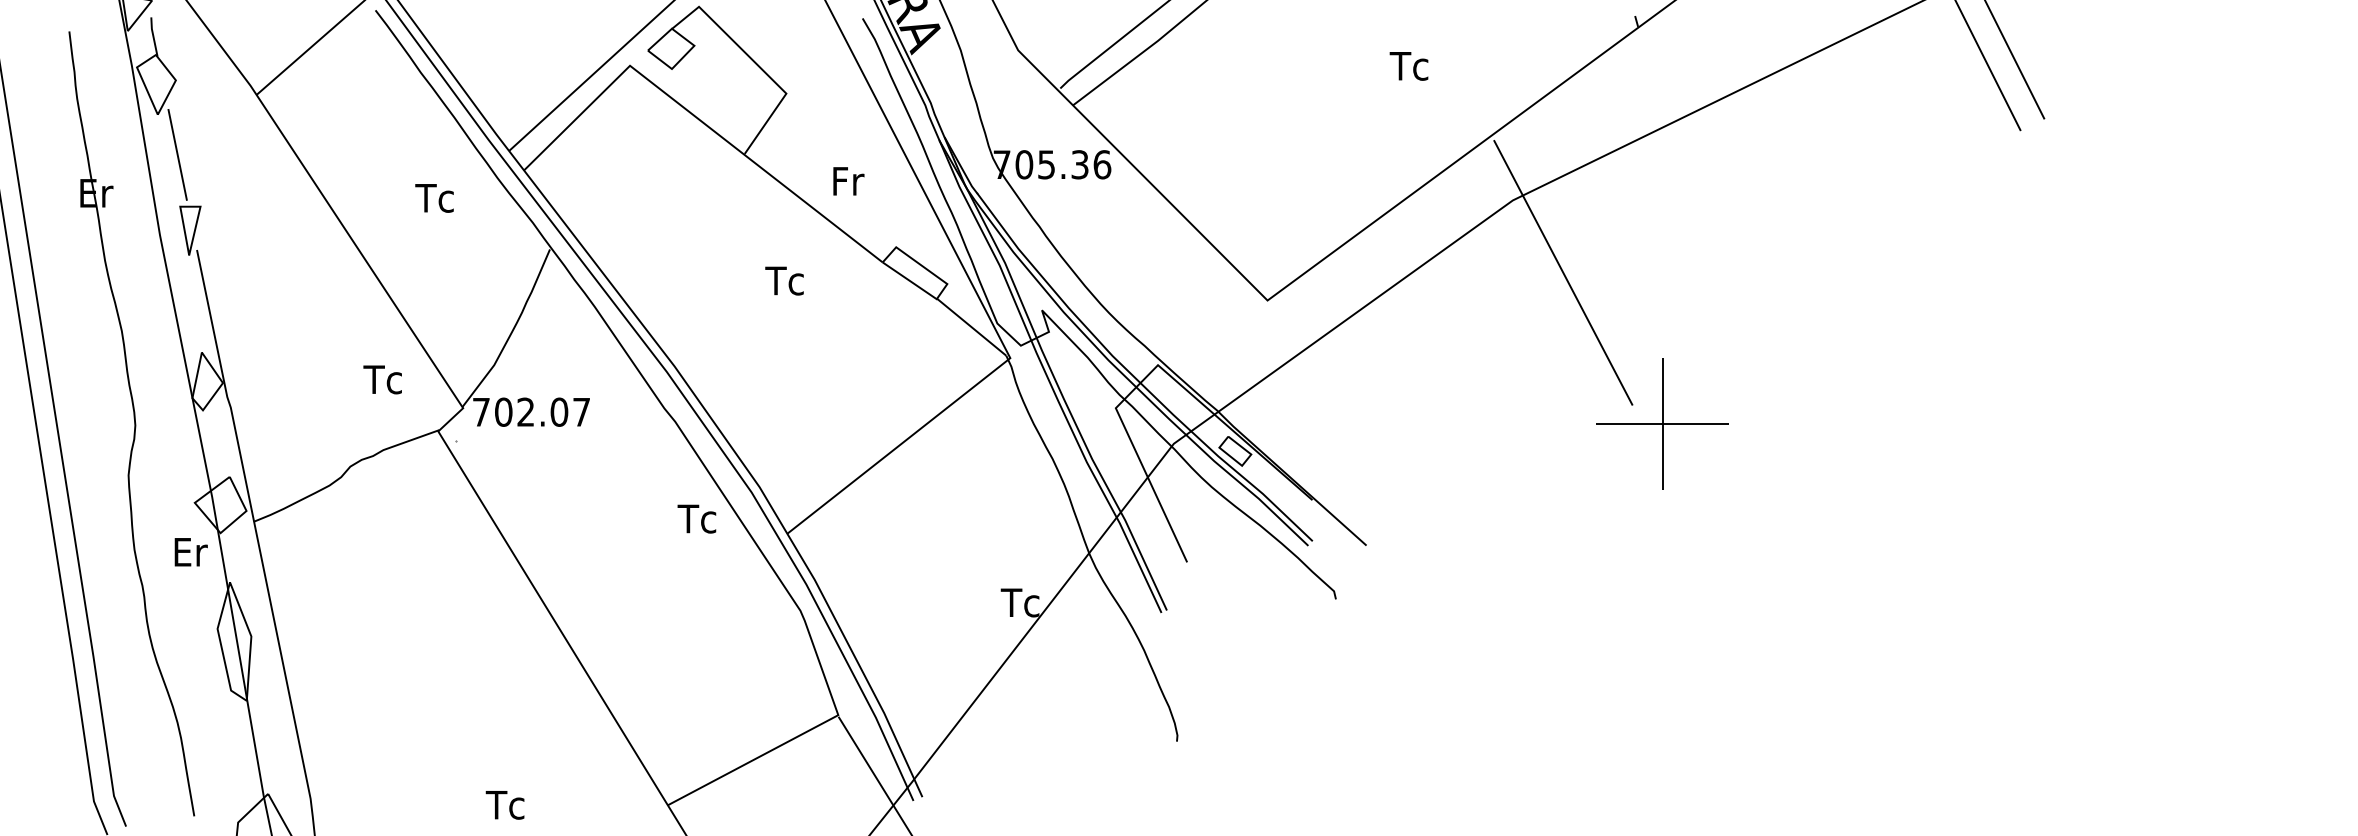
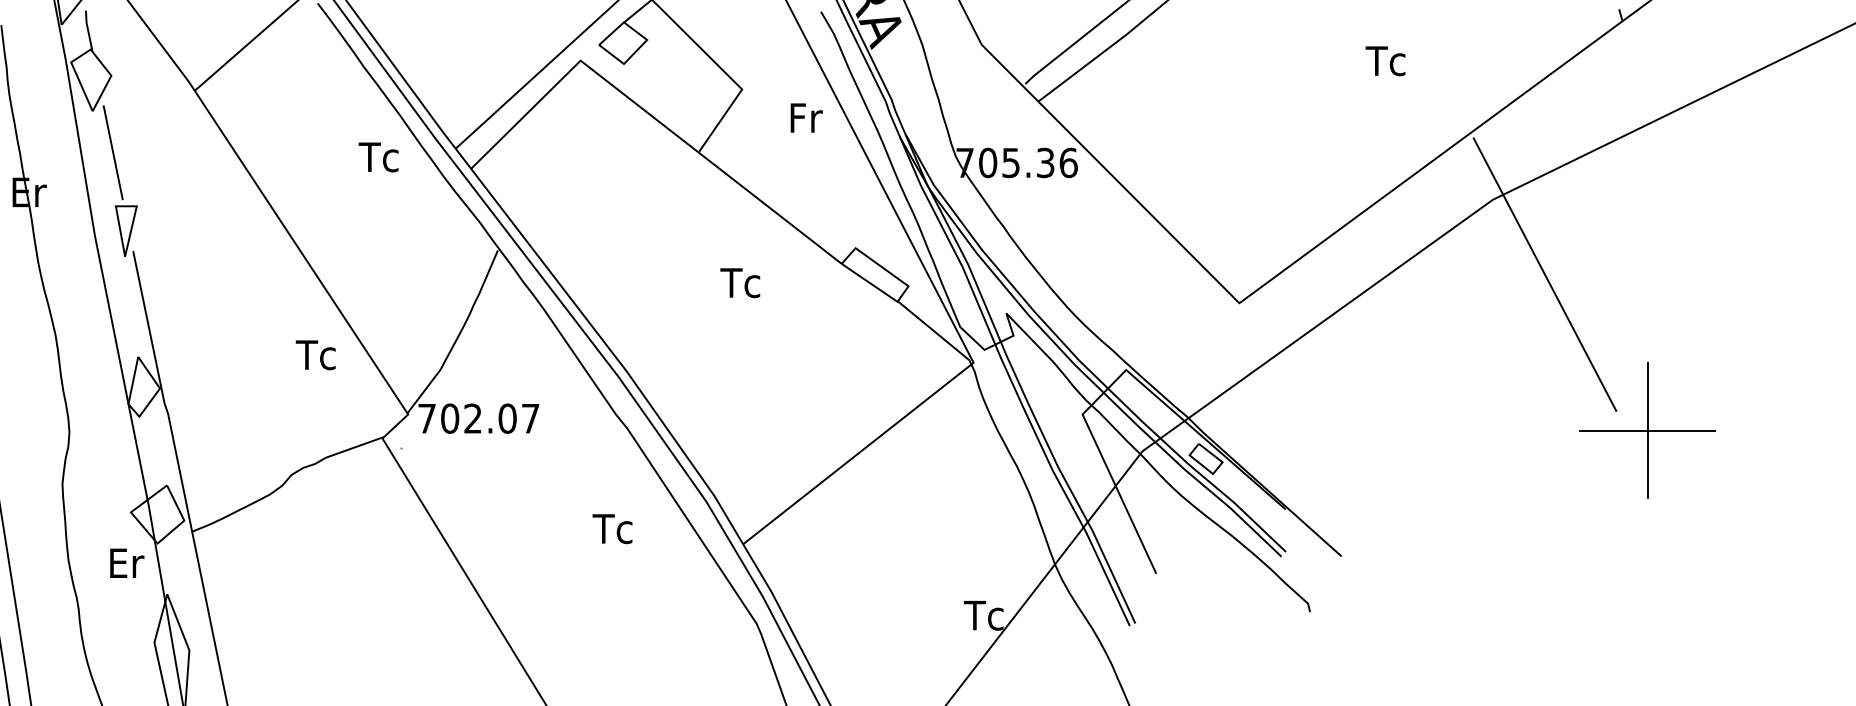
text: (848, 181) -> (806, 118), moved
text: (434, 198) -> (378, 157), moved
text: (382, 379) -> (315, 354), moved
text: (696, 518) -> (612, 528), moved

